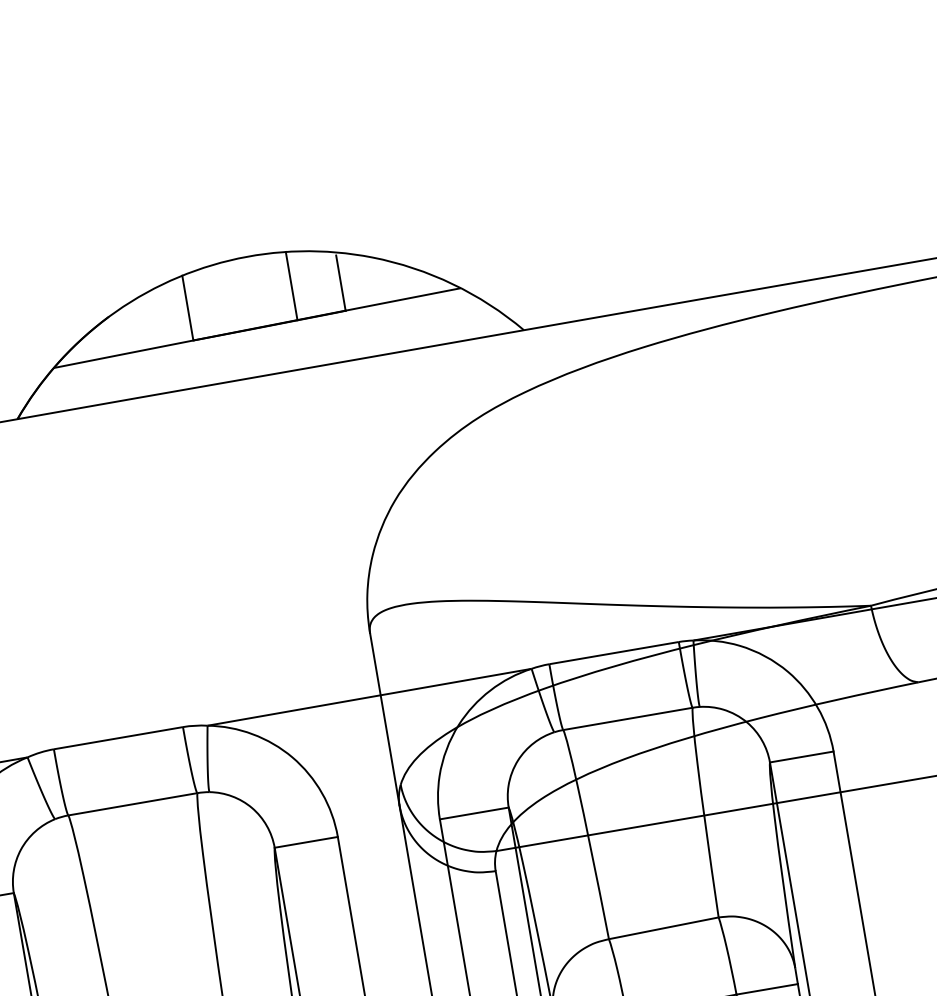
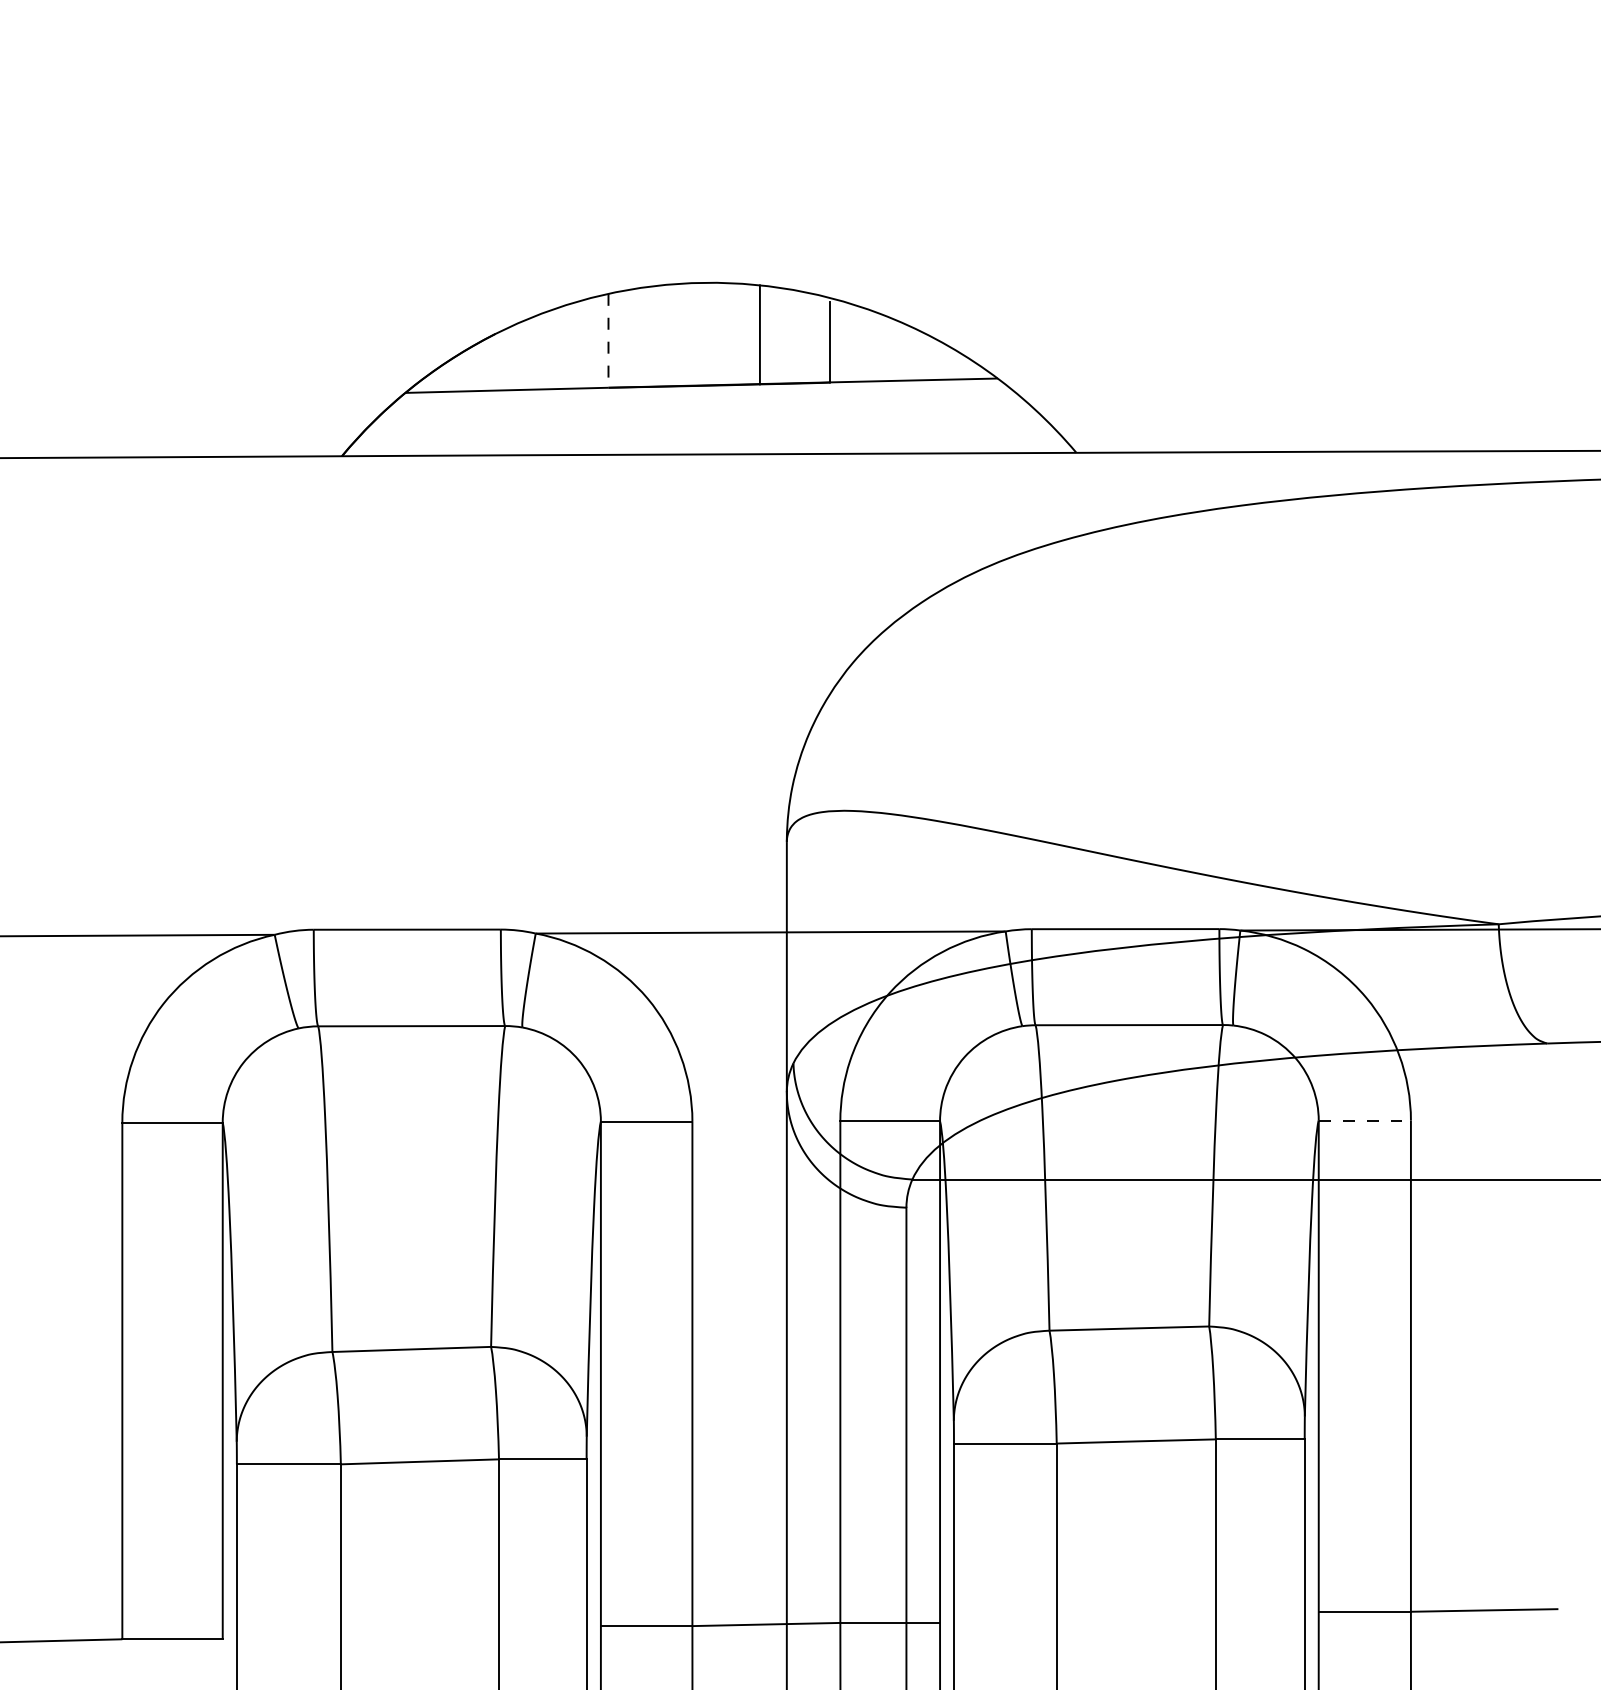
line: (187, 307) -> (608, 340), solid -> dashed
line: (802, 756) -> (1365, 1120), solid -> dashed

